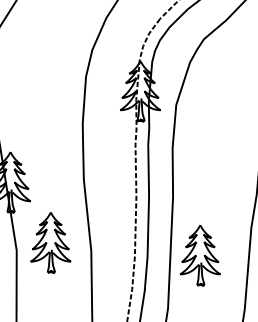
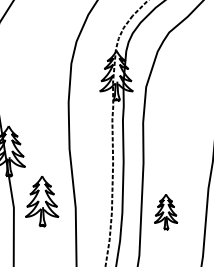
part: (199, 255) -> (165, 211), size x0.7

